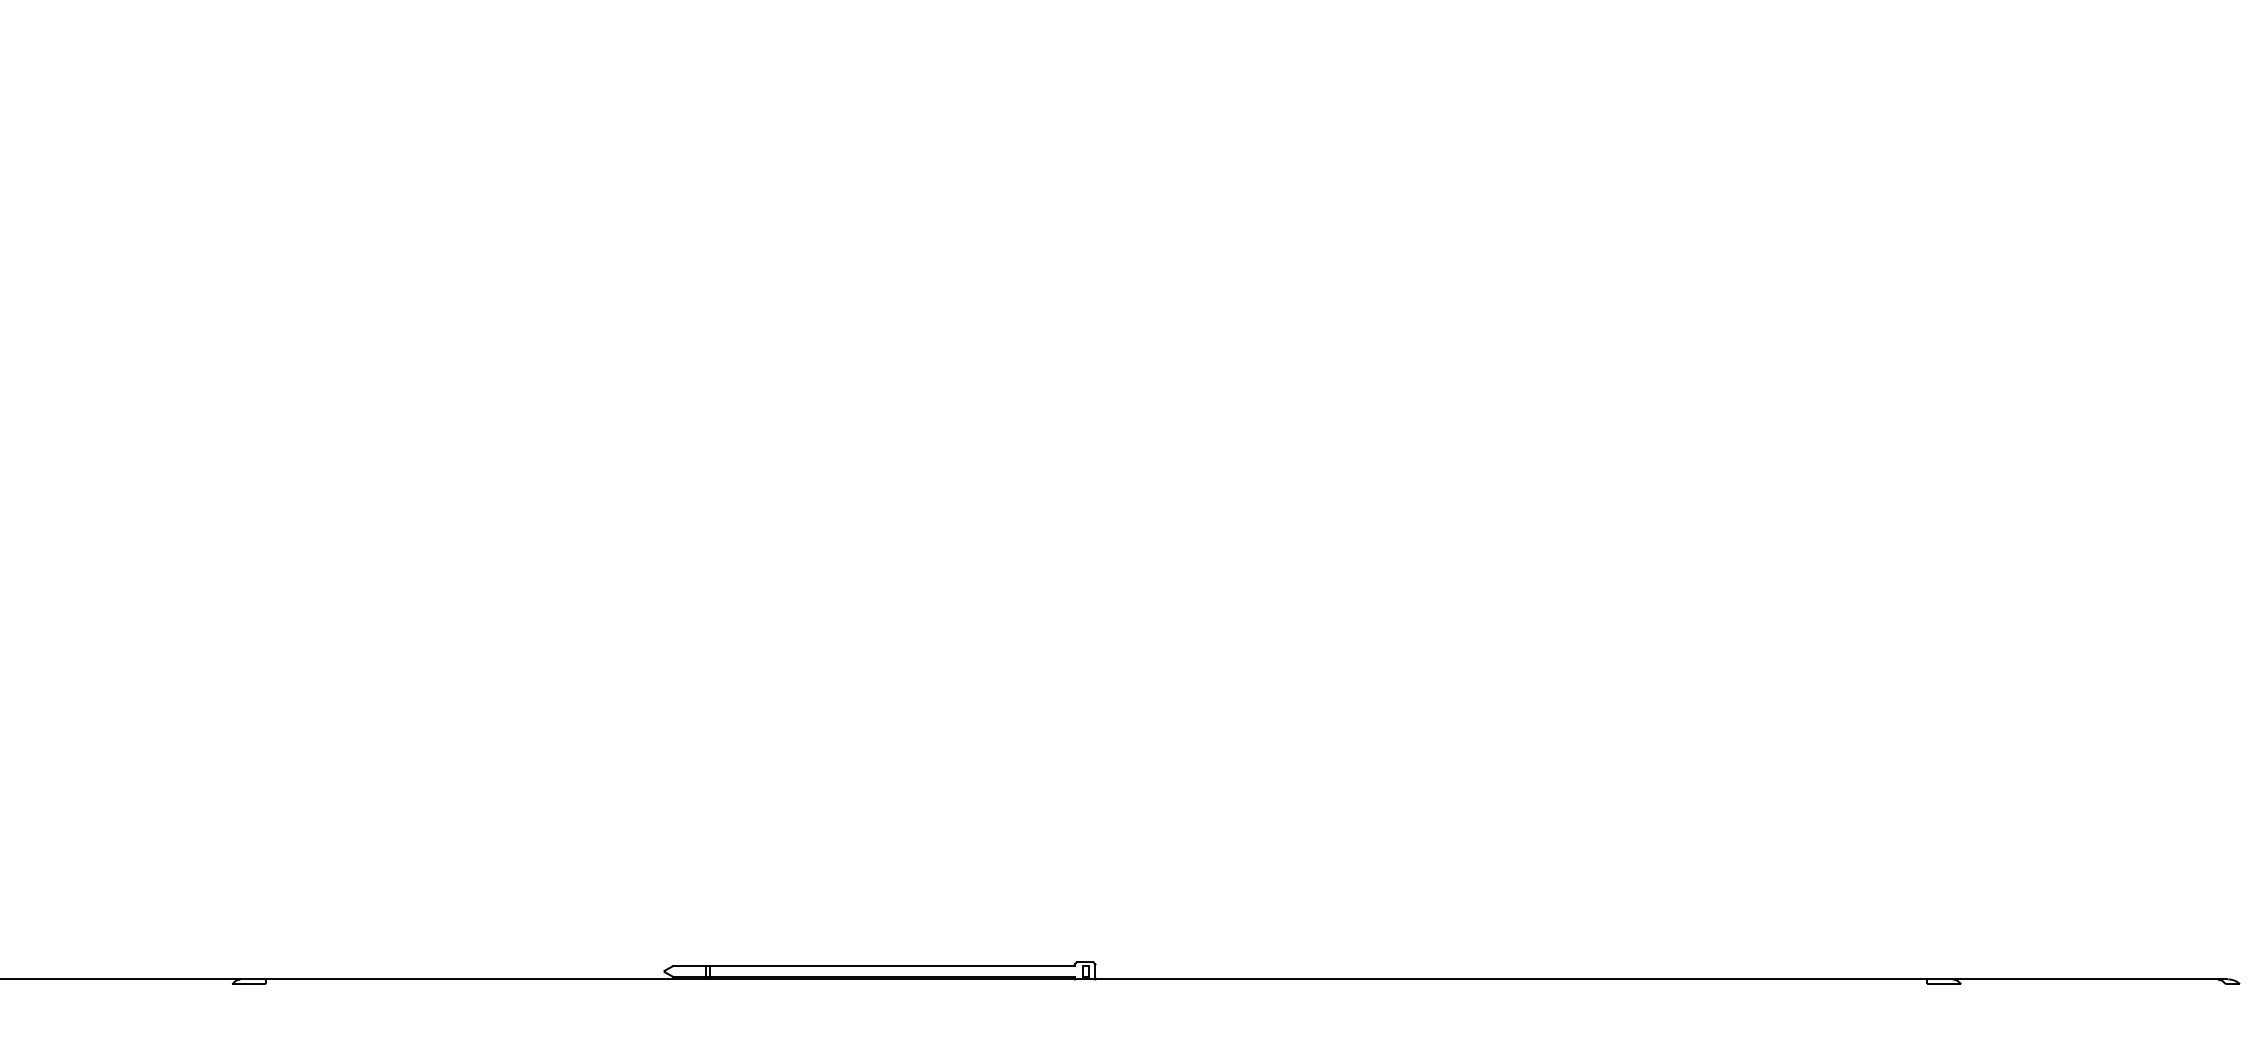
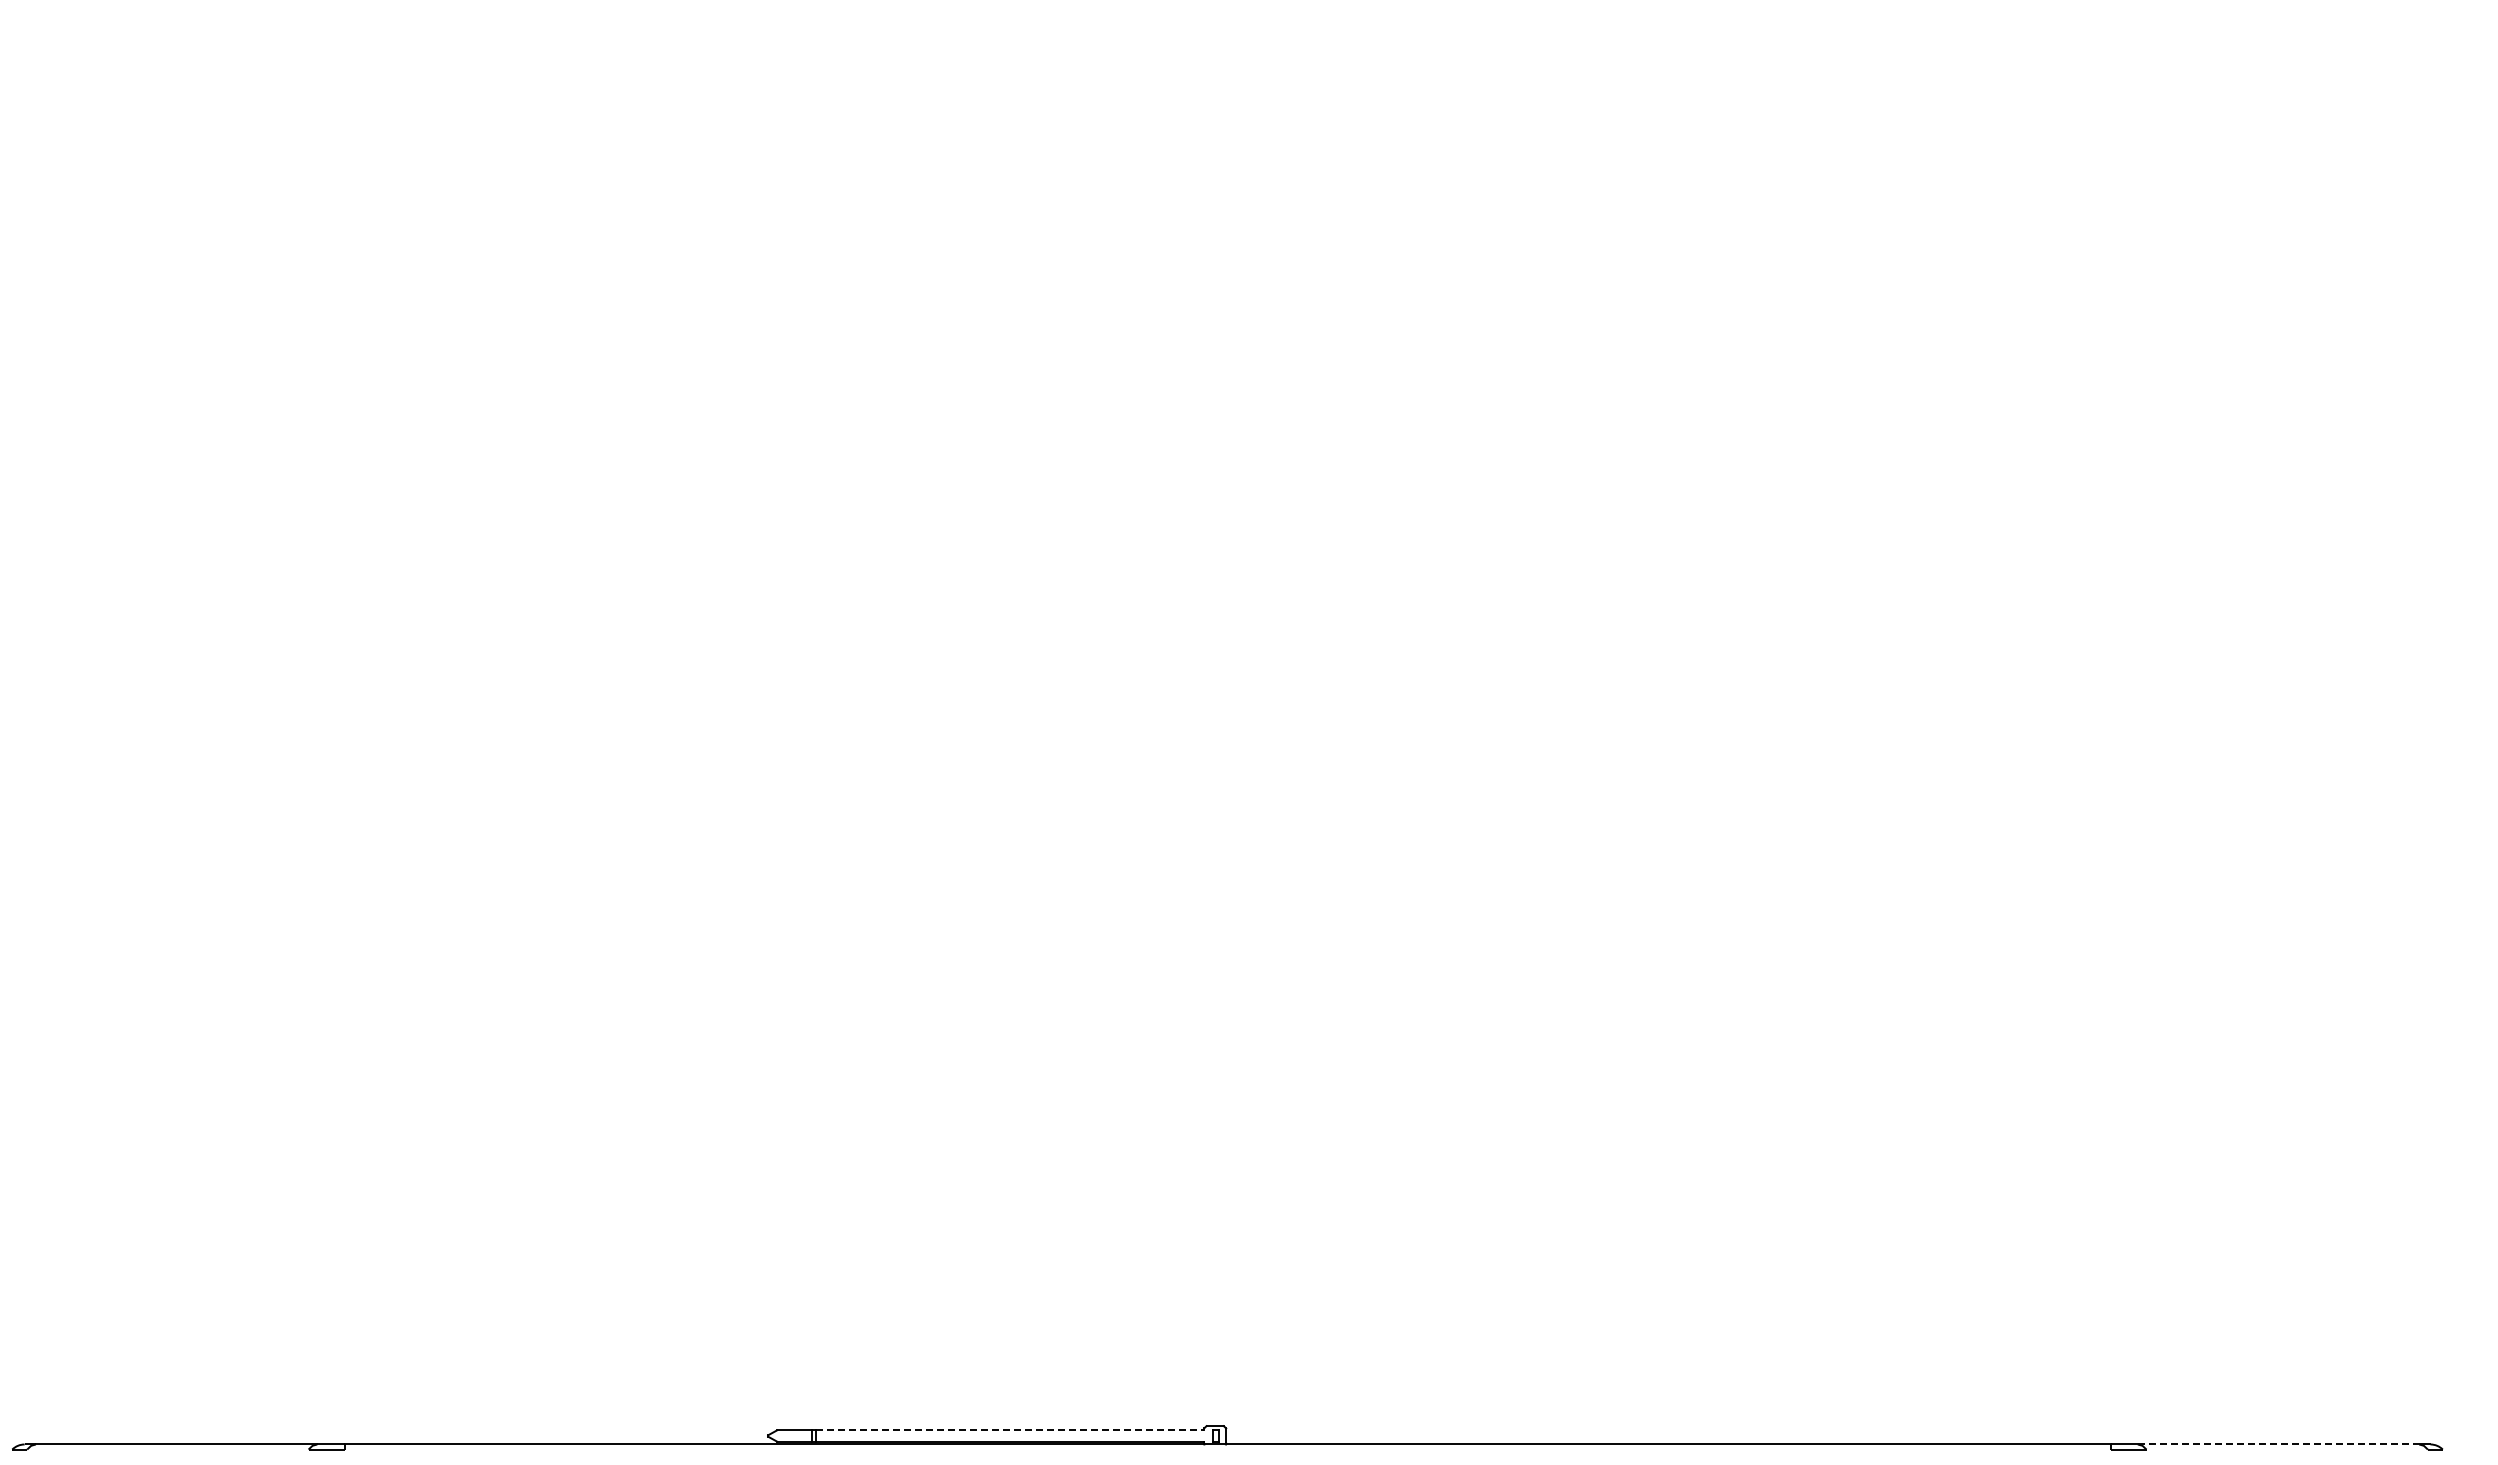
line: (892, 966) -> (1010, 1430), solid -> dashed
line: (2085, 979) -> (2278, 1444), solid -> dashed

